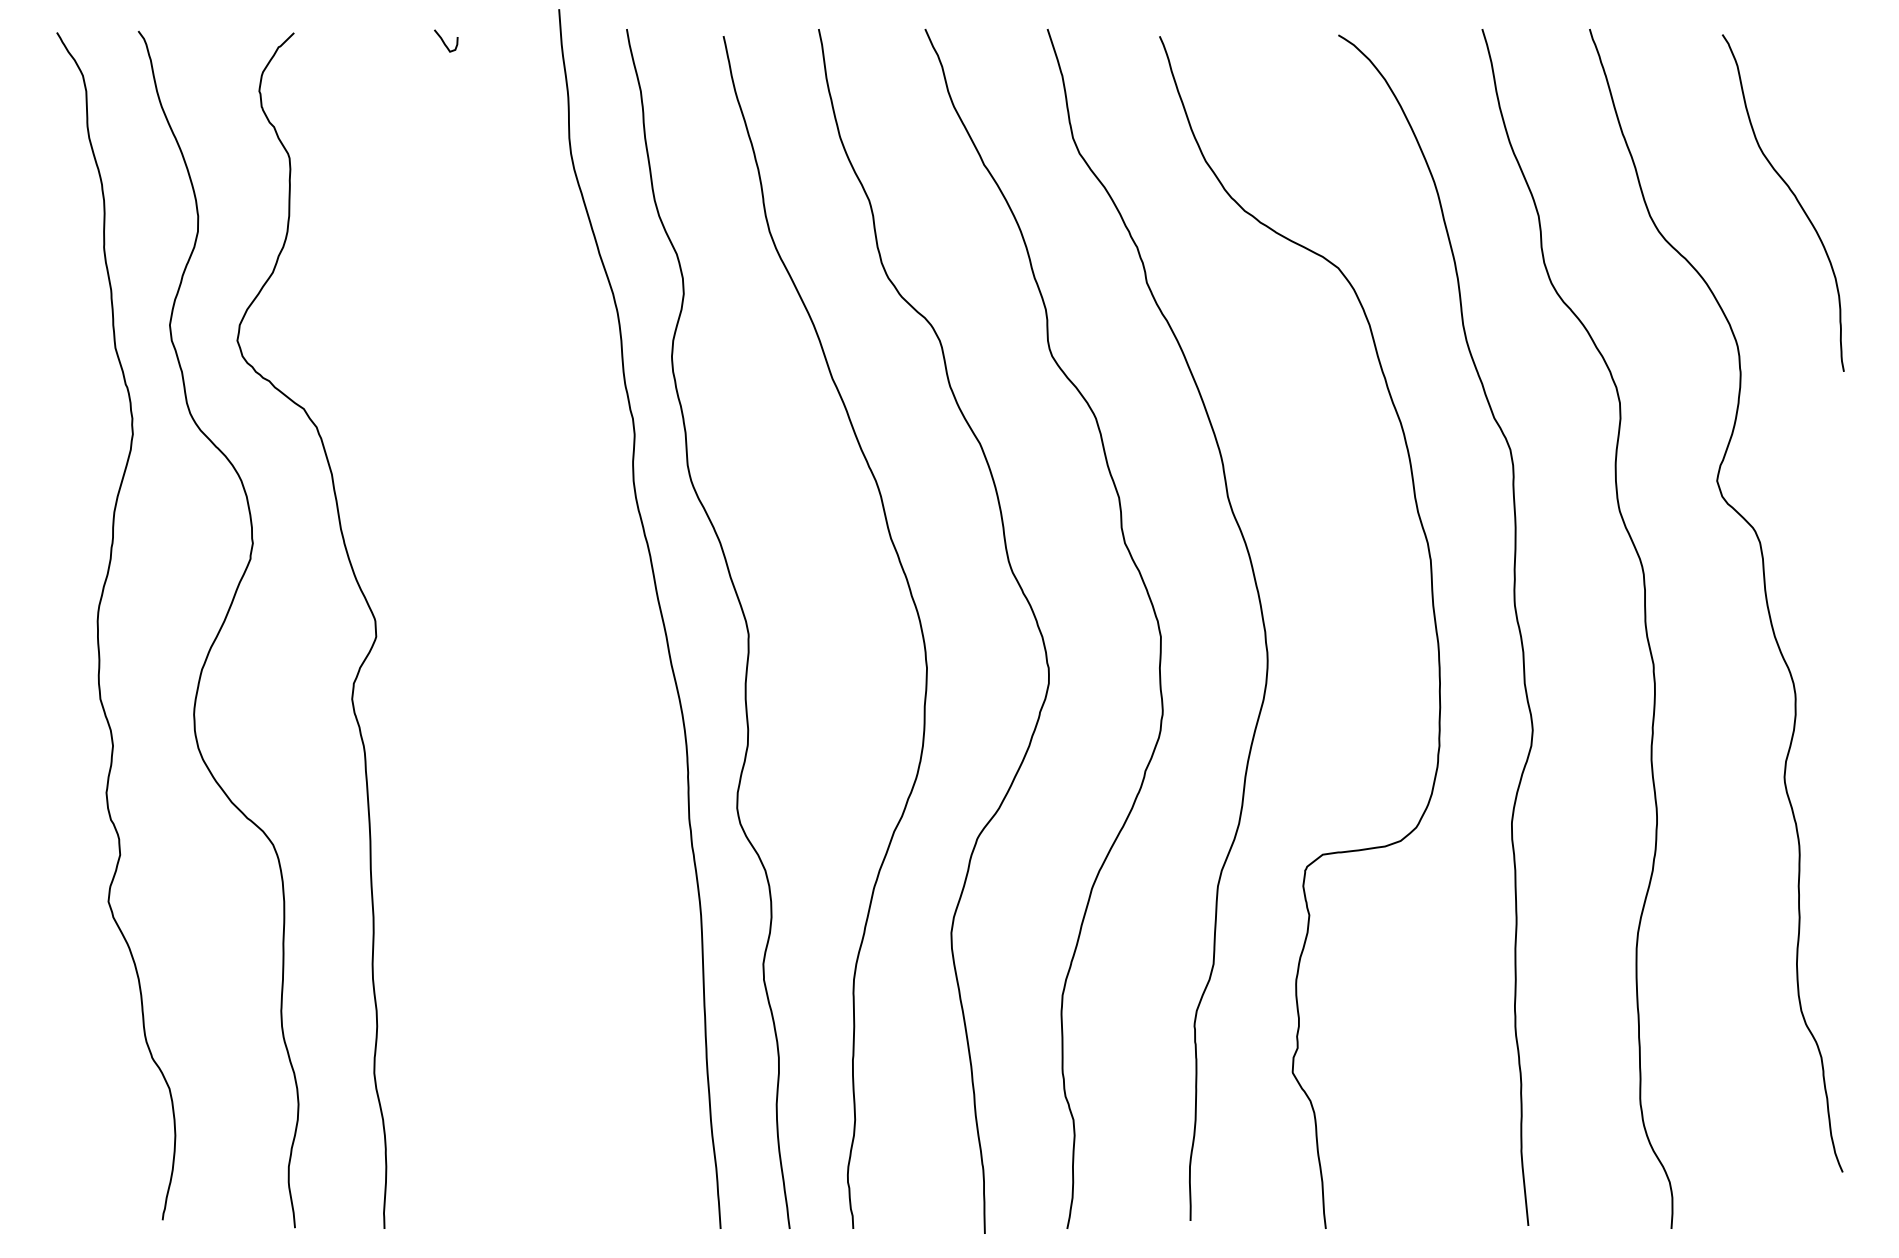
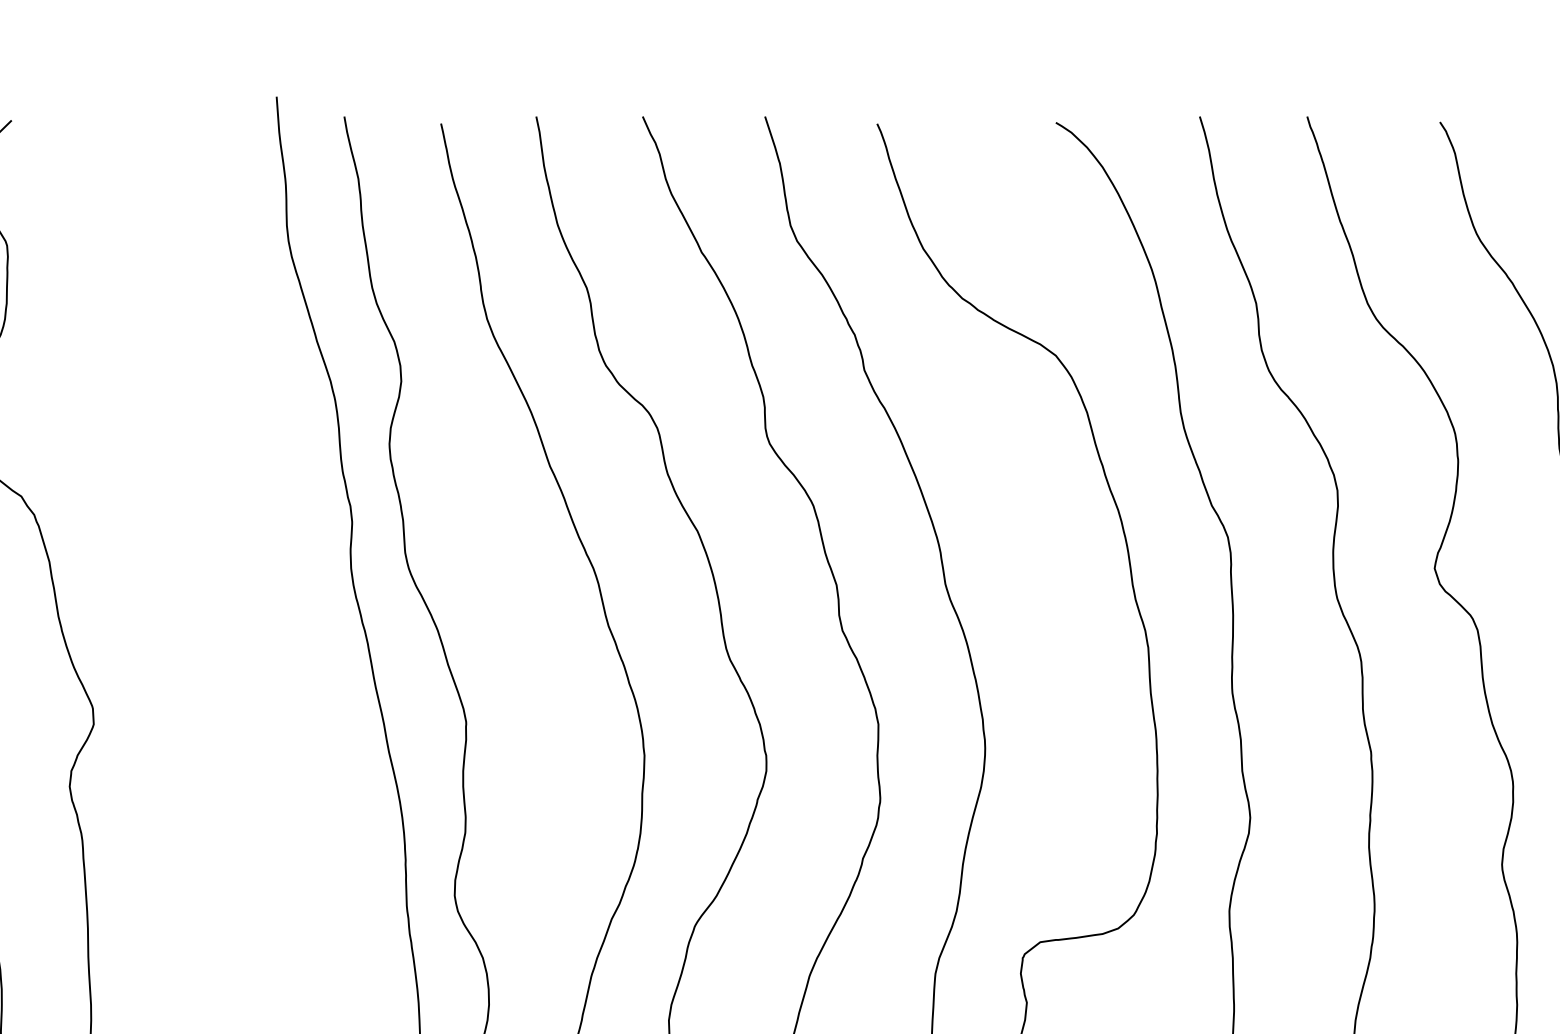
curve: (444, 41) -> (162, 129), removed

